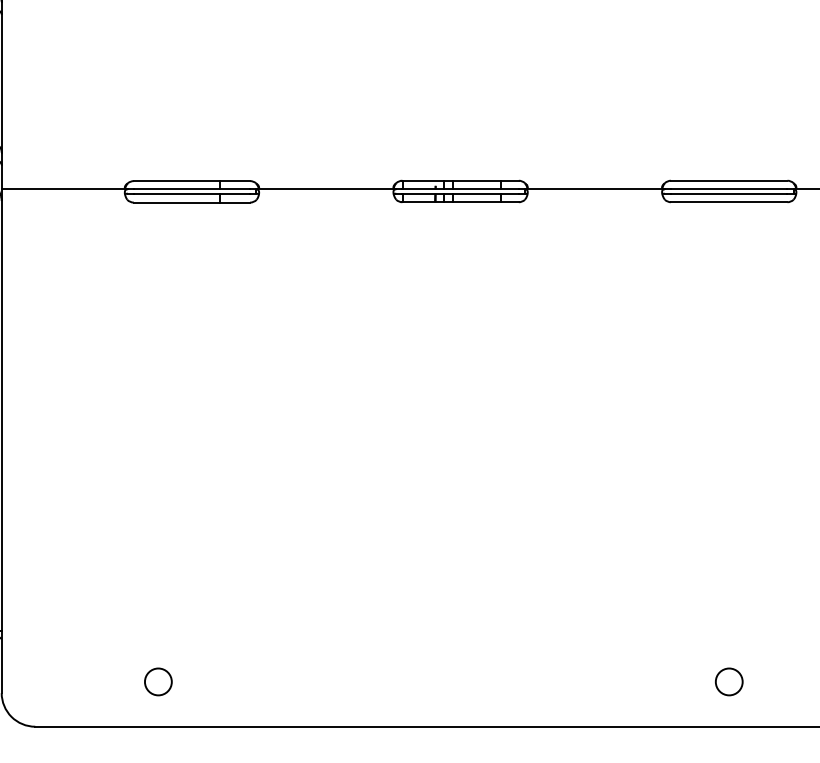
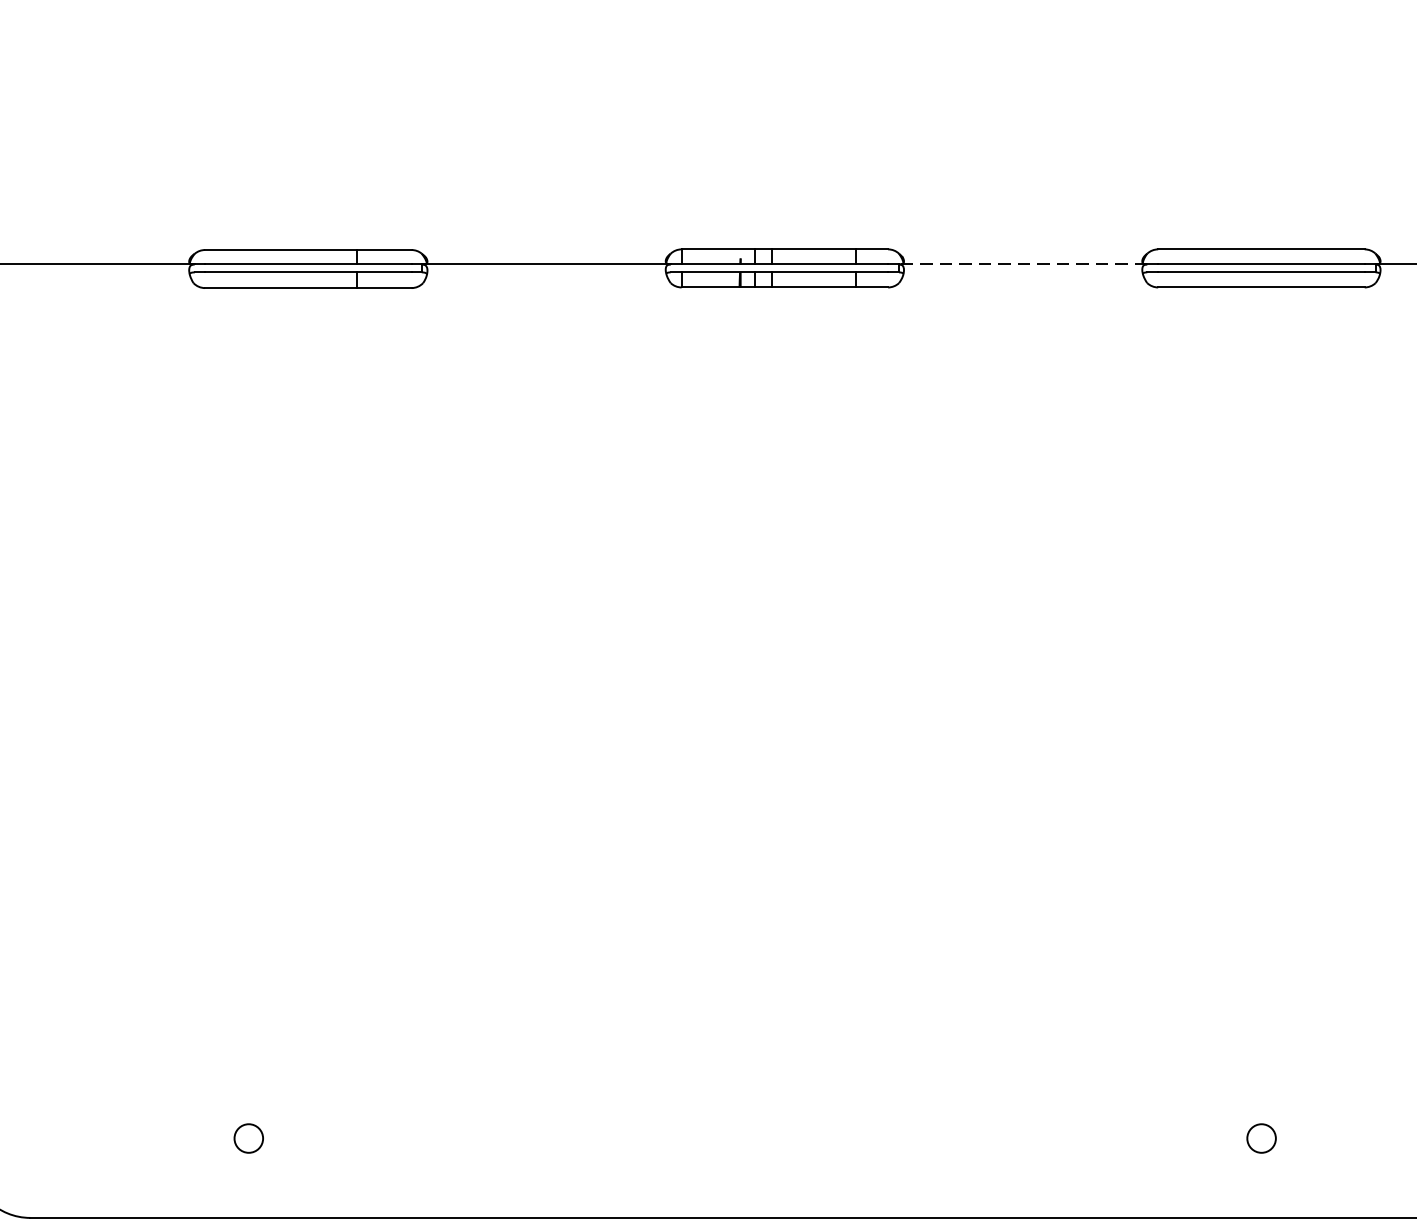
line: (594, 189) -> (1022, 264), solid -> dashed
circle: (158, 681) -> (248, 1137), size x0.6
circle: (729, 681) -> (1261, 1137), size x0.6

